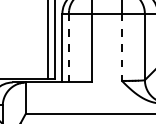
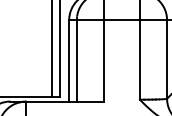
line: (68, 47) -> (76, 60), dashed -> solid
line: (121, 47) -> (139, 60), dashed -> solid

